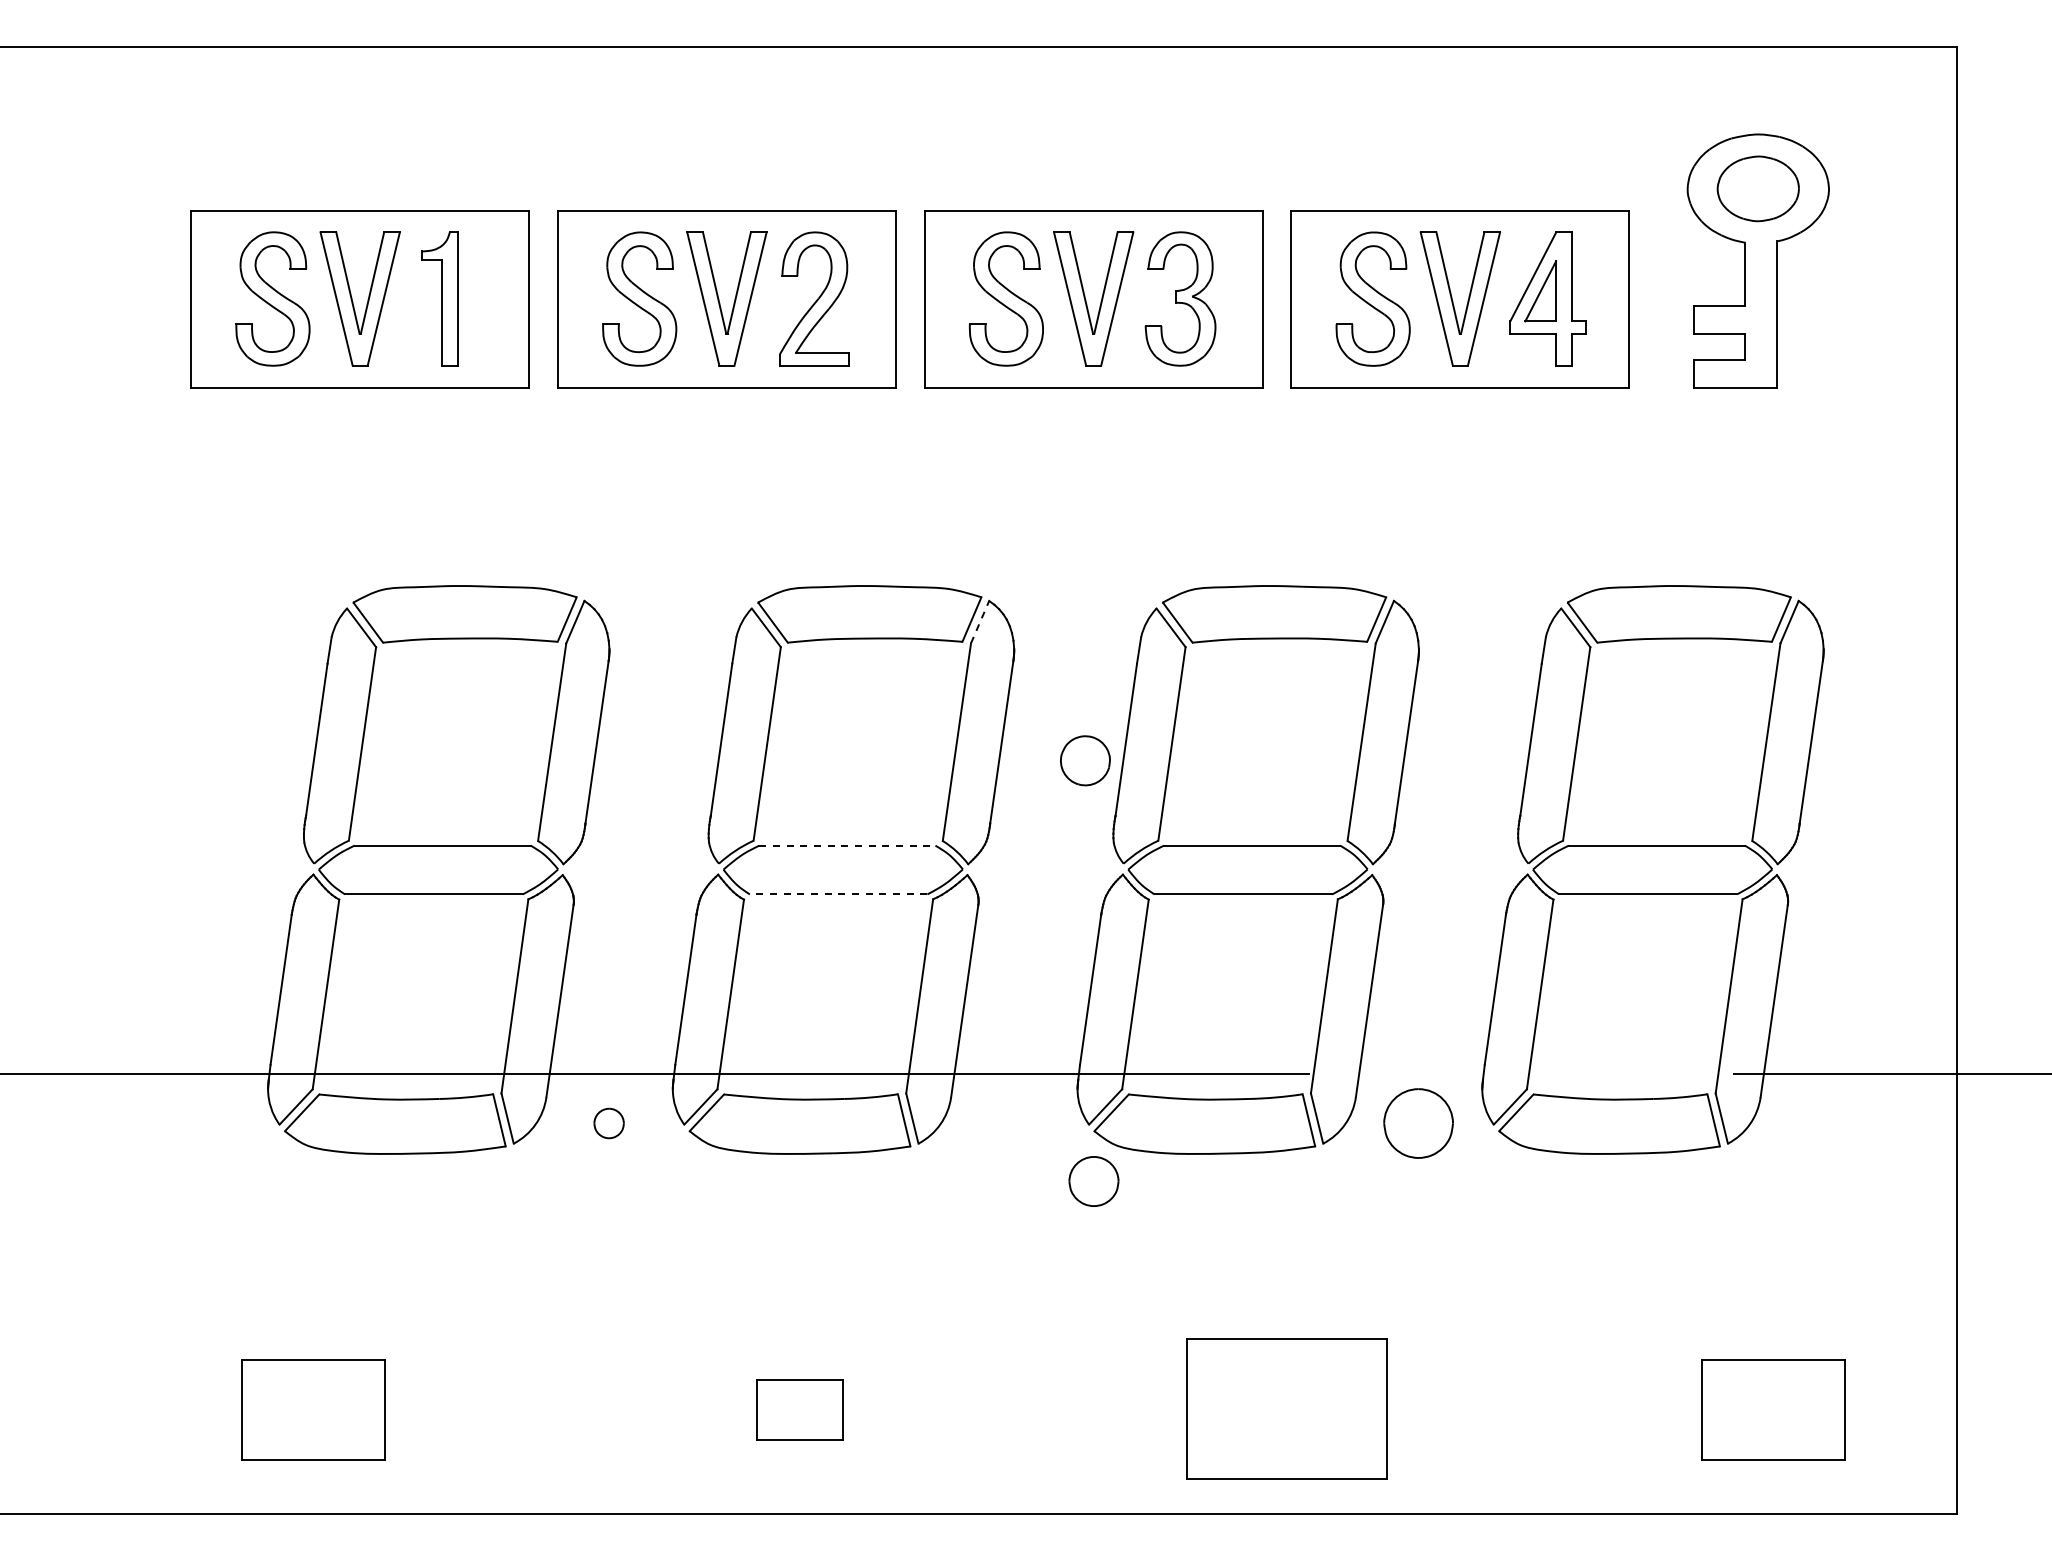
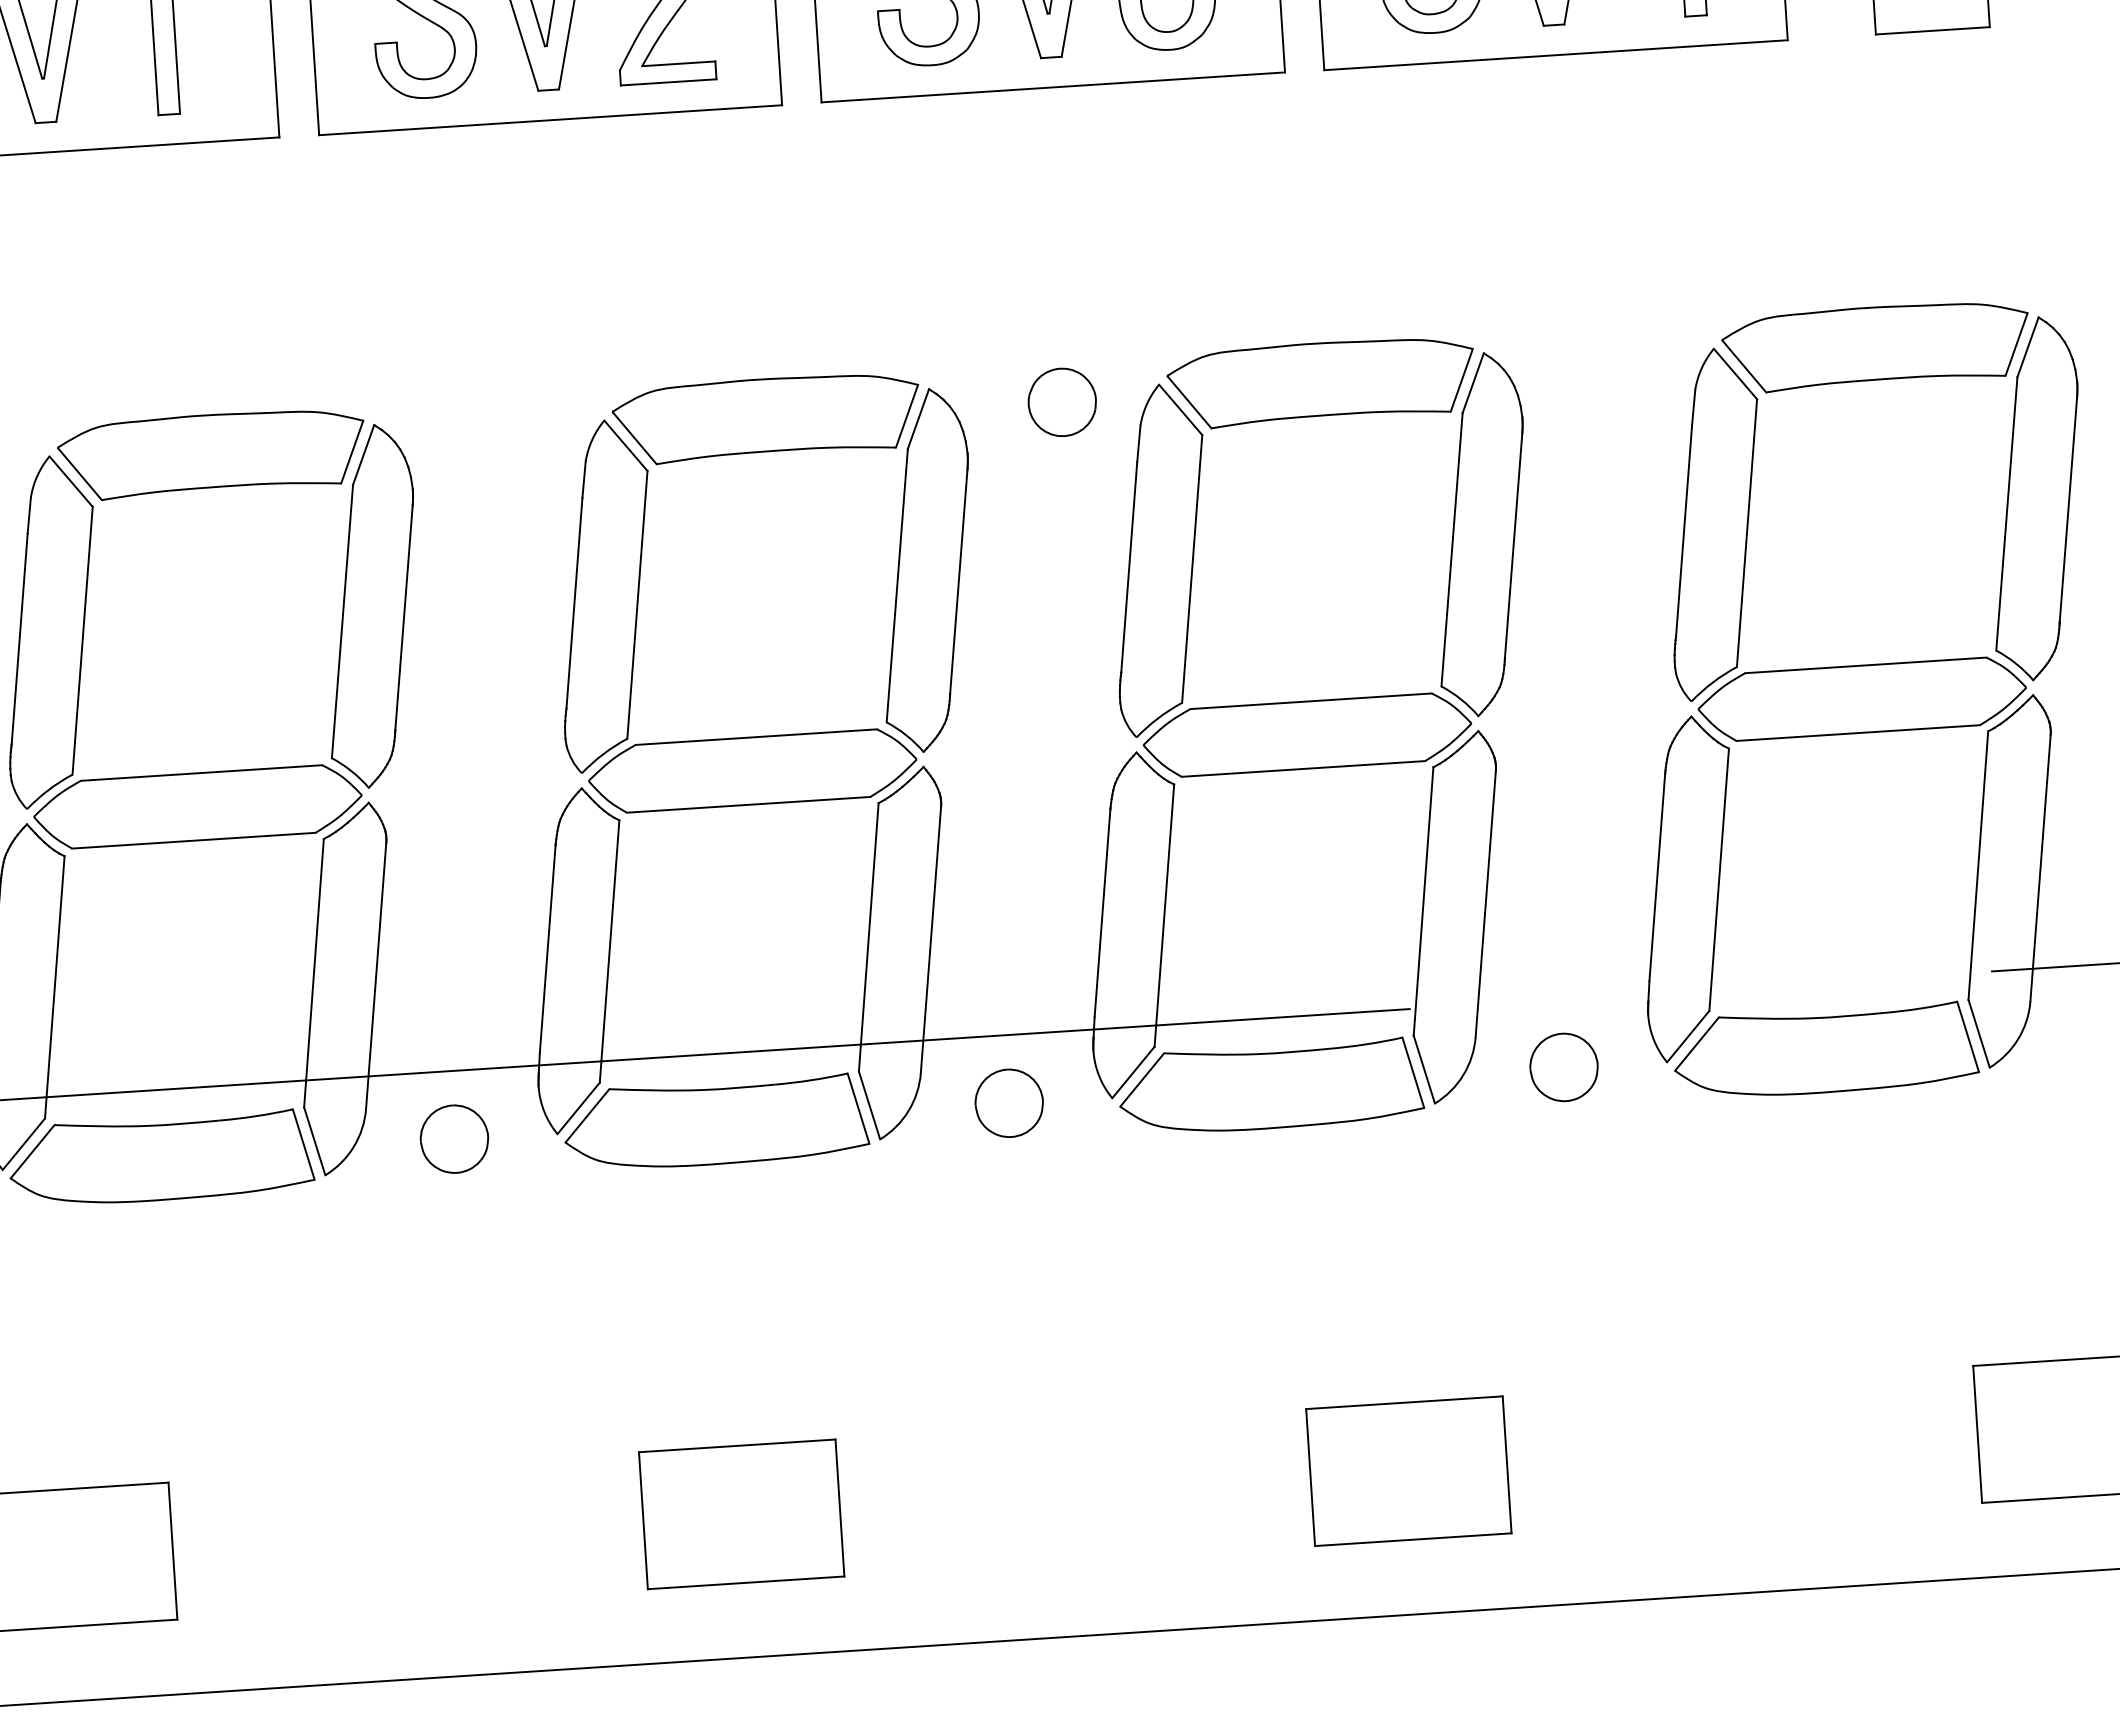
line: (980, 621) -> (918, 418), dashed -> solid
part: (1085, 760) -> (1062, 401), moved
line: (847, 845) -> (756, 736), dashed -> solid
line: (838, 894) -> (748, 804), dashed -> solid
part: (608, 1123) -> (453, 1139), size x1.67
part: (1418, 1123) -> (1563, 1067), size x0.71
part: (1093, 1181) -> (1008, 1103), moved
part: (800, 1409) -> (742, 1514), size x1.67
part: (1286, 1409) -> (1408, 1471), size x0.71

